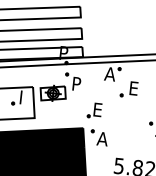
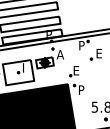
text: (109, 73) -> (81, 45), A -> P
text: (77, 83) -> (60, 54), P -> A
text: (102, 138) -> (81, 89), A -> P

